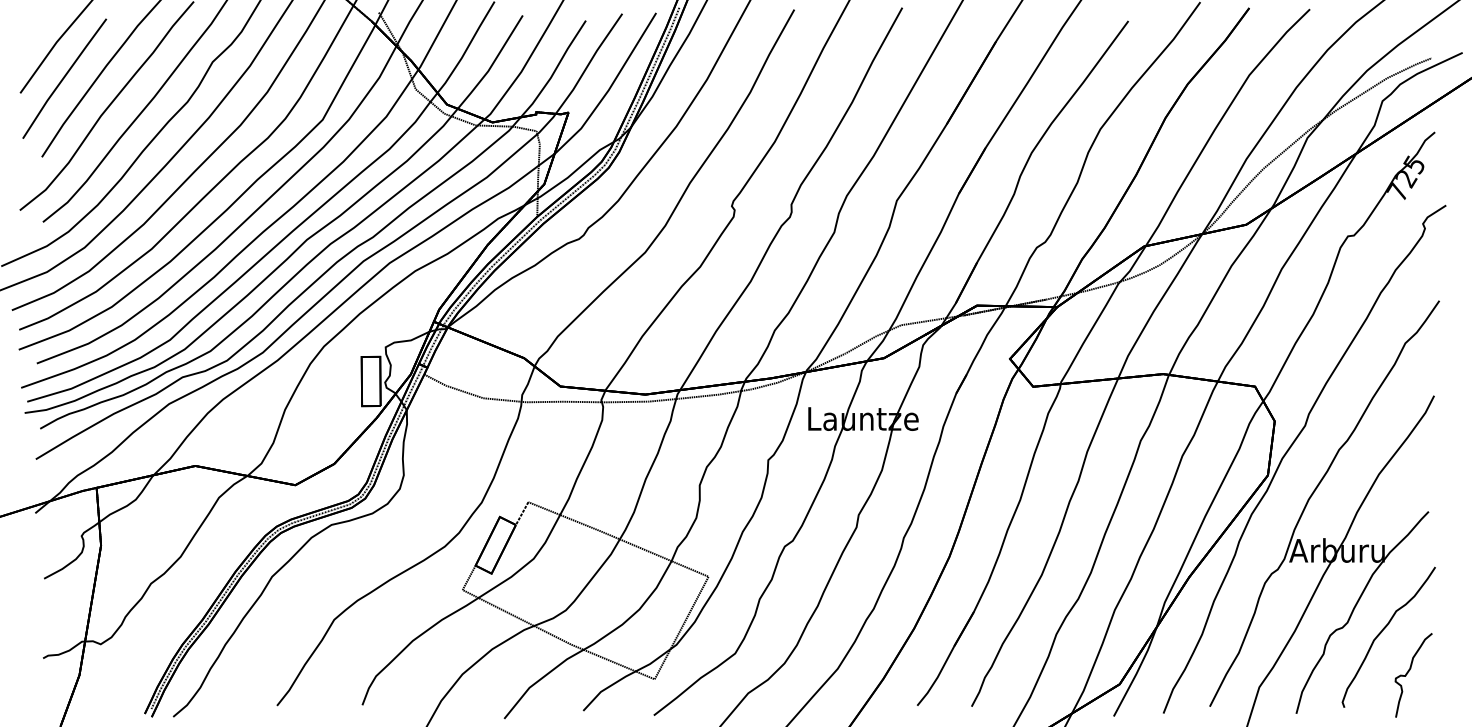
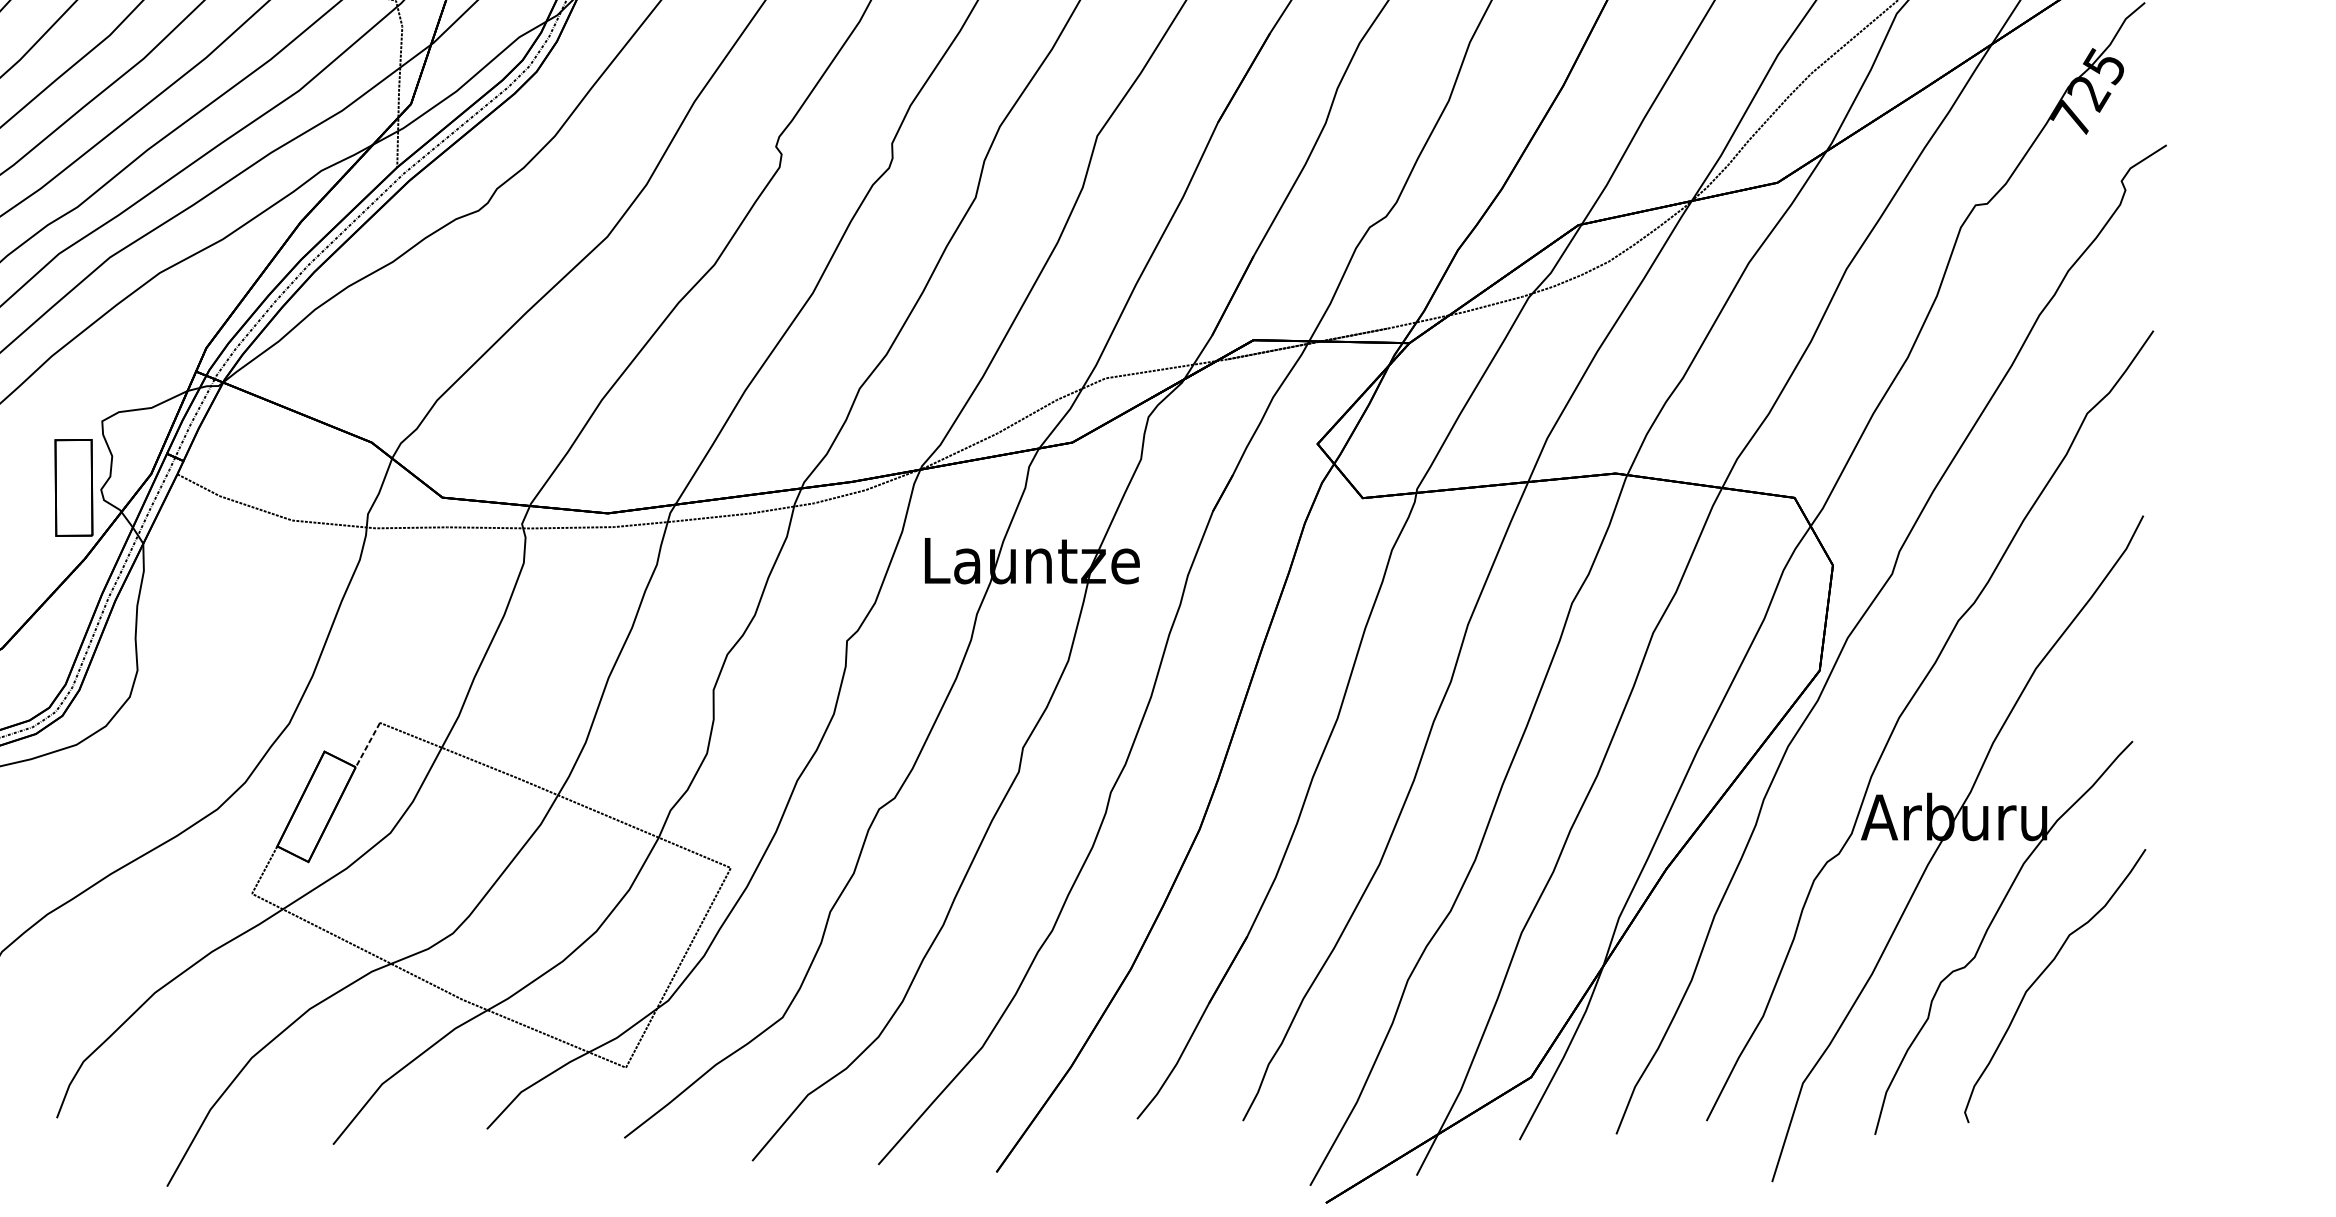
part: (1413, 675) -> (2103, 1060), removed

